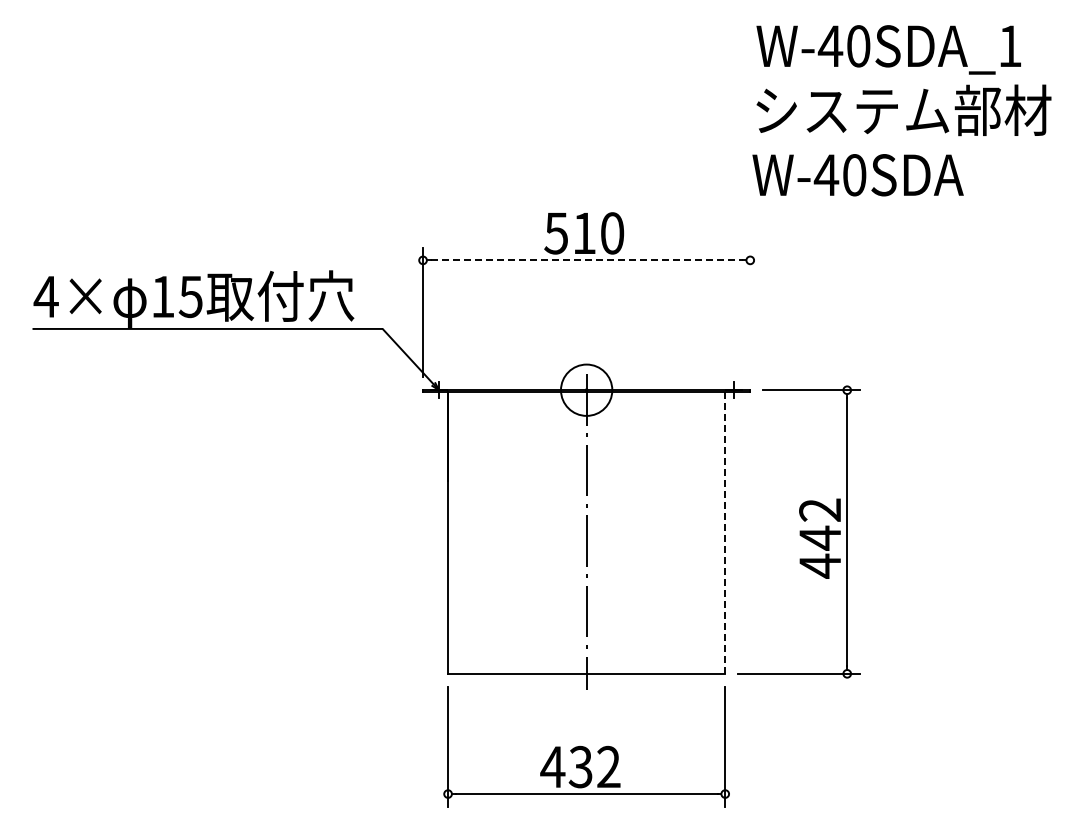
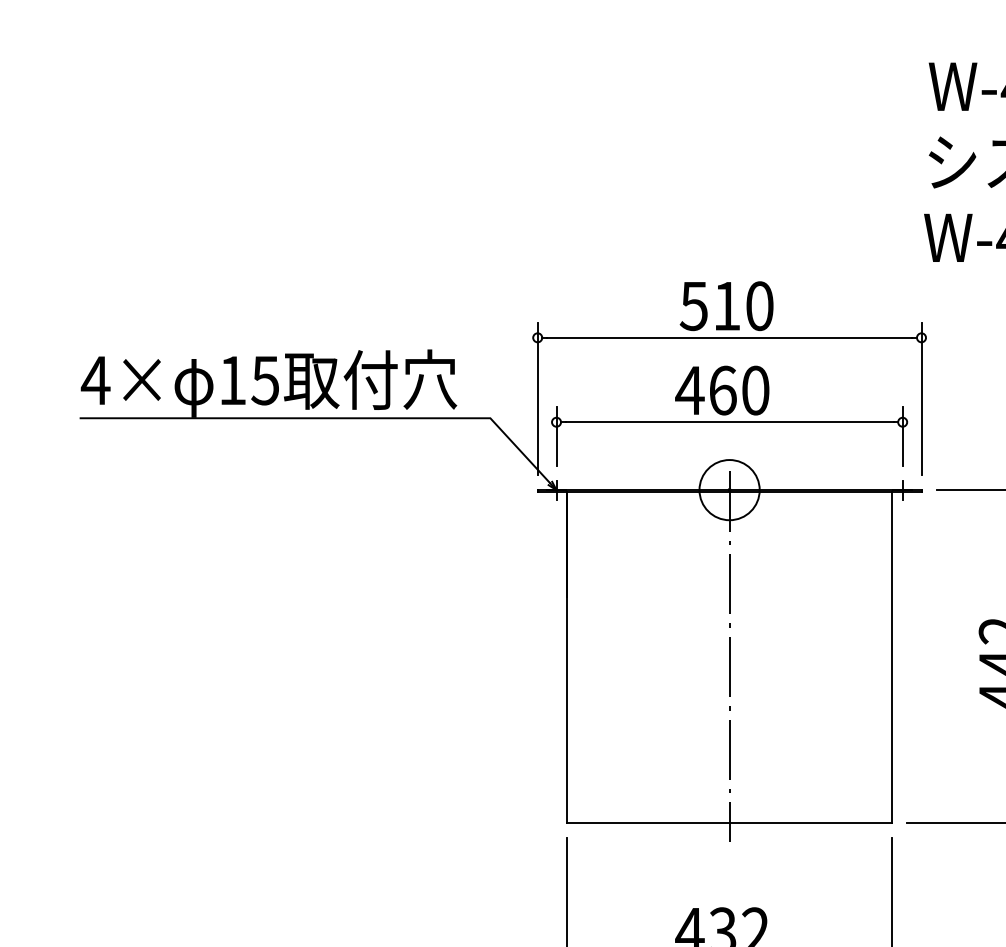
line: (586, 260) -> (729, 337), dashed -> solid
line: (750, 312) -> (921, 398), added
part: (586, 326) -> (729, 415), added
line: (725, 532) -> (892, 656), dashed -> solid

